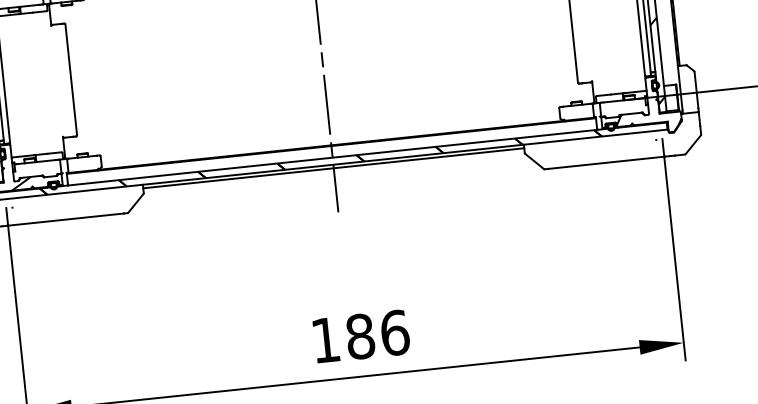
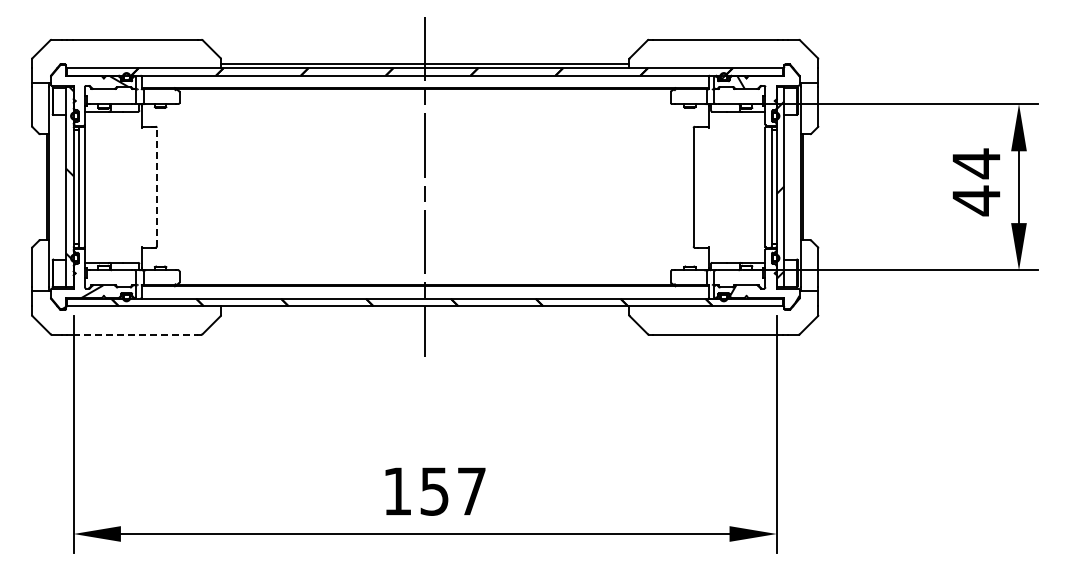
line: (70, 79) -> (156, 186), solid -> dashed
line: (334, 168) -> (425, 310), removed
line: (65, 219) -> (135, 334), solid -> dashed
text: (377, 334) -> (453, 491), 186 -> 157

